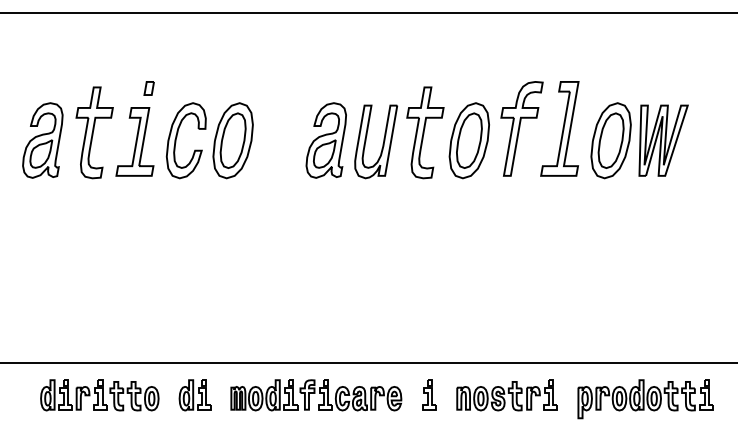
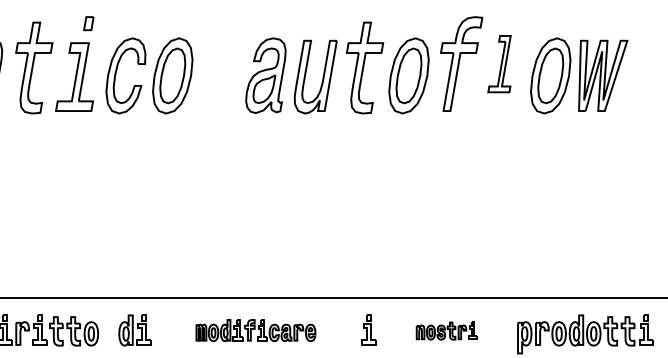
part: (559, 128) -> (499, 63), size x0.6
part: (316, 395) -> (256, 330), size x0.7
part: (506, 395) -> (446, 330), size x0.6

